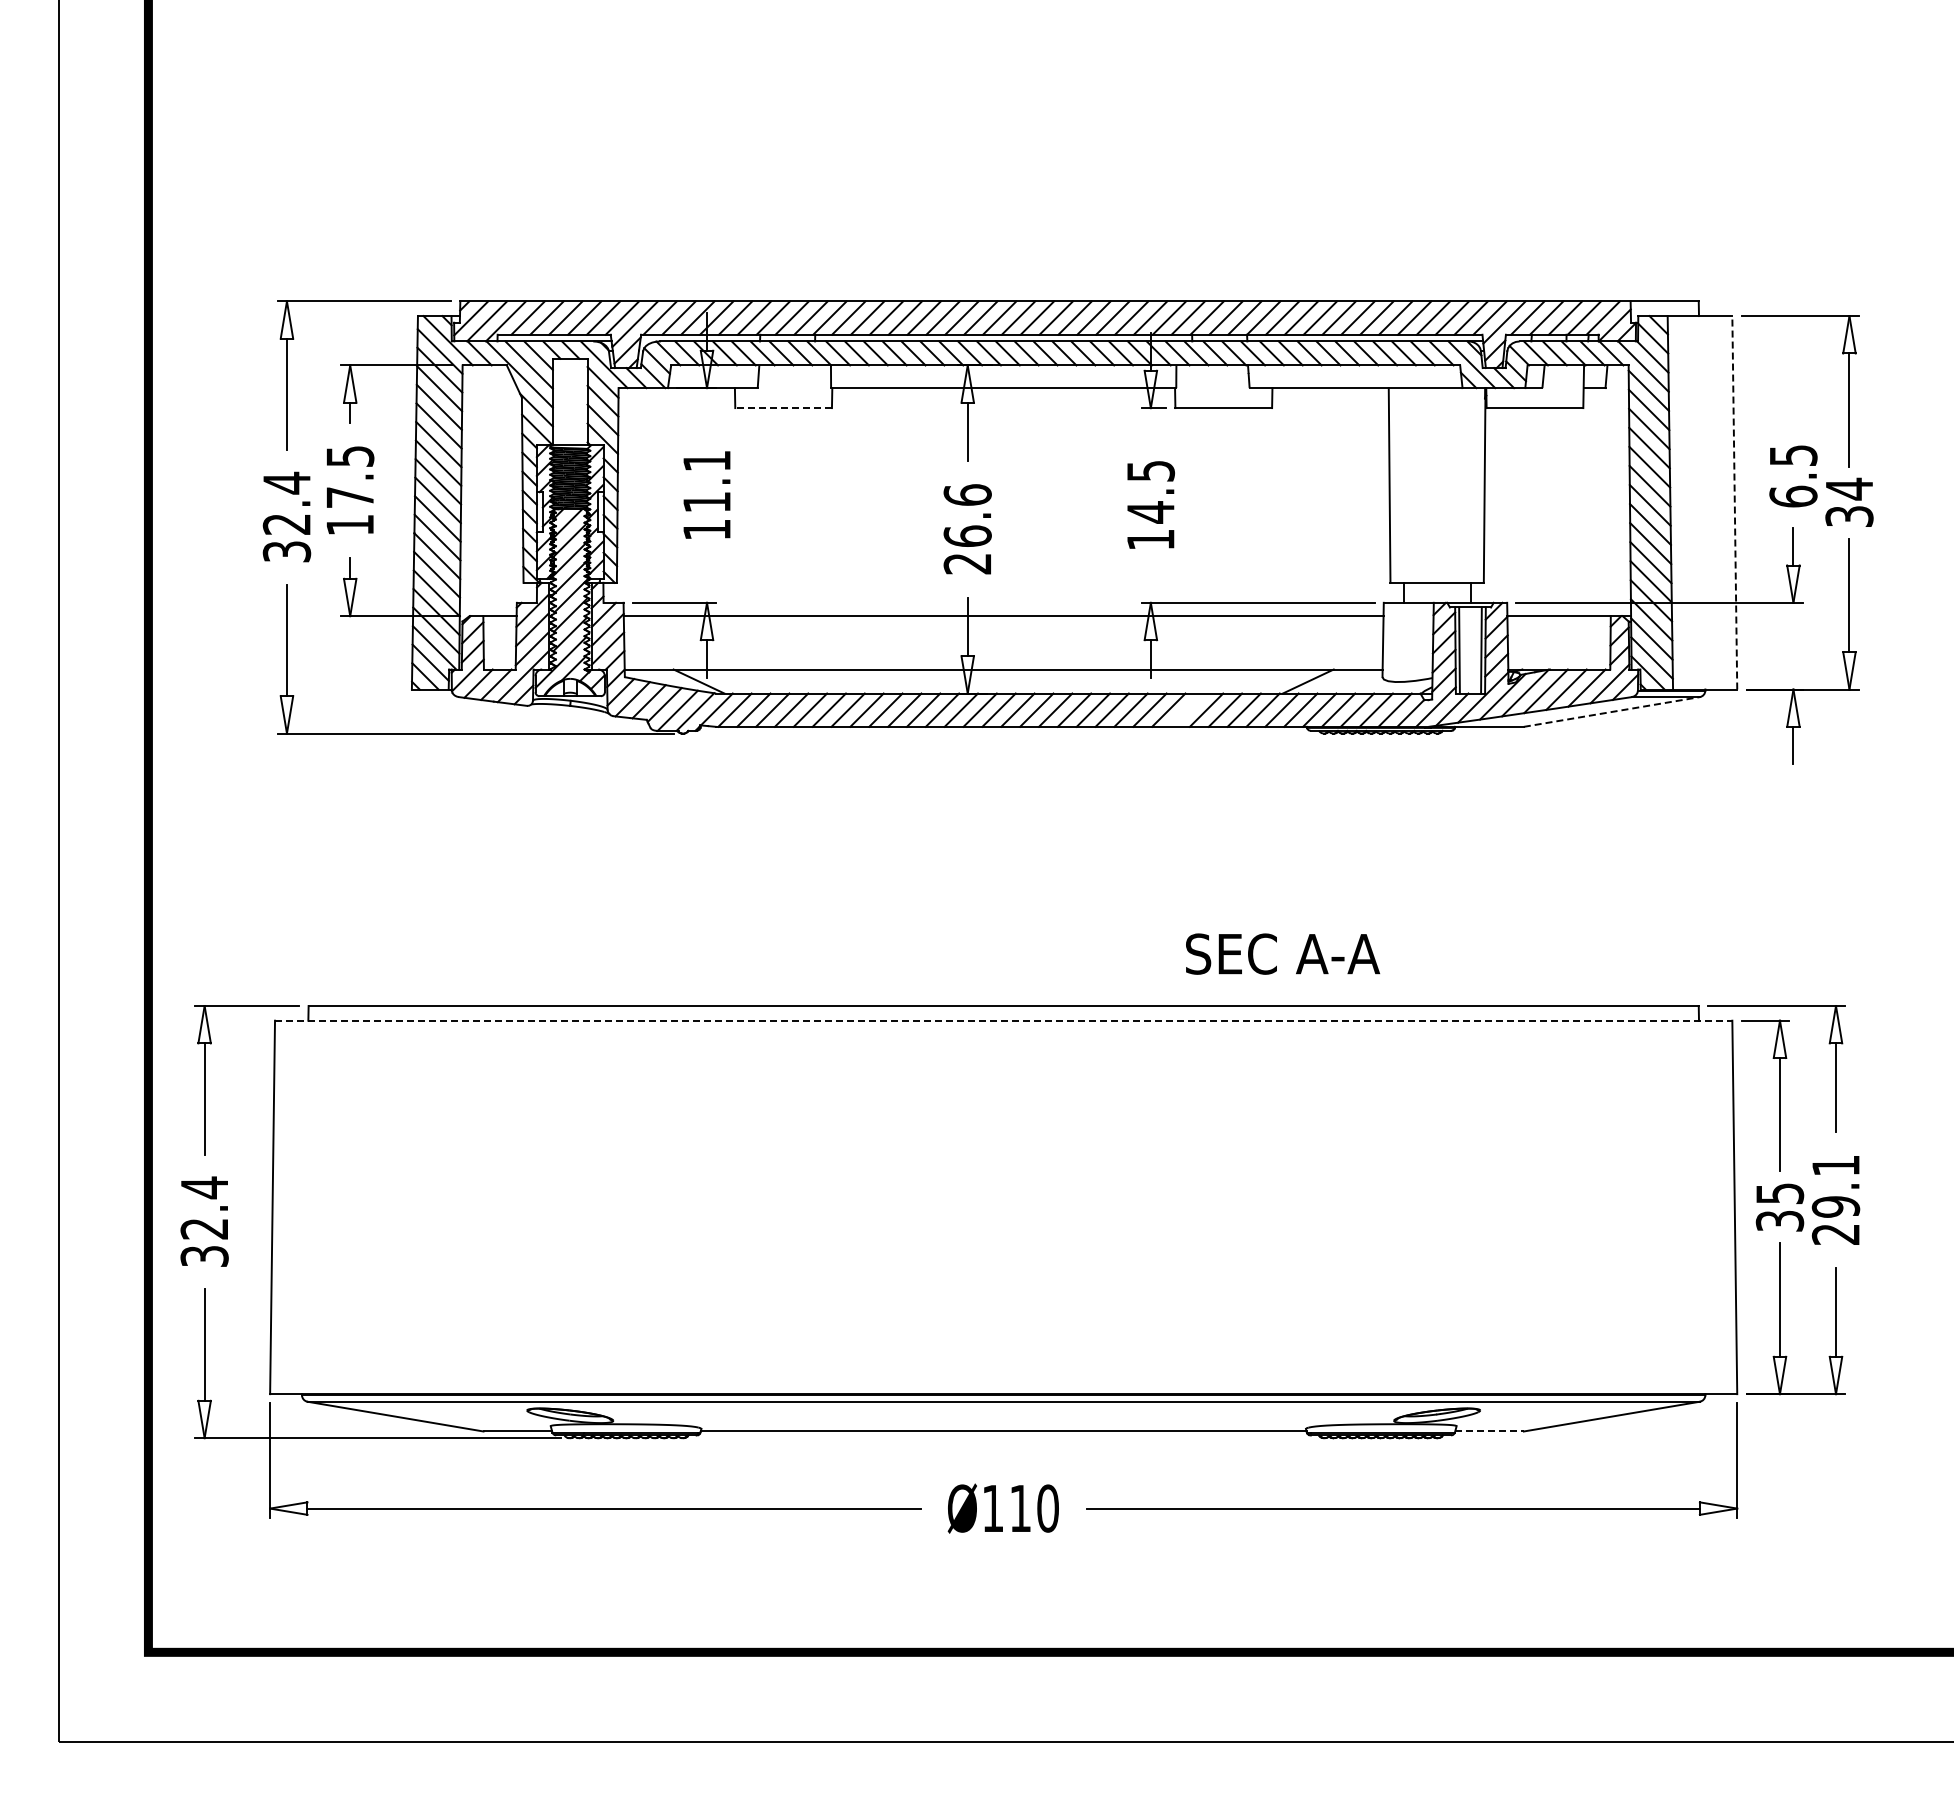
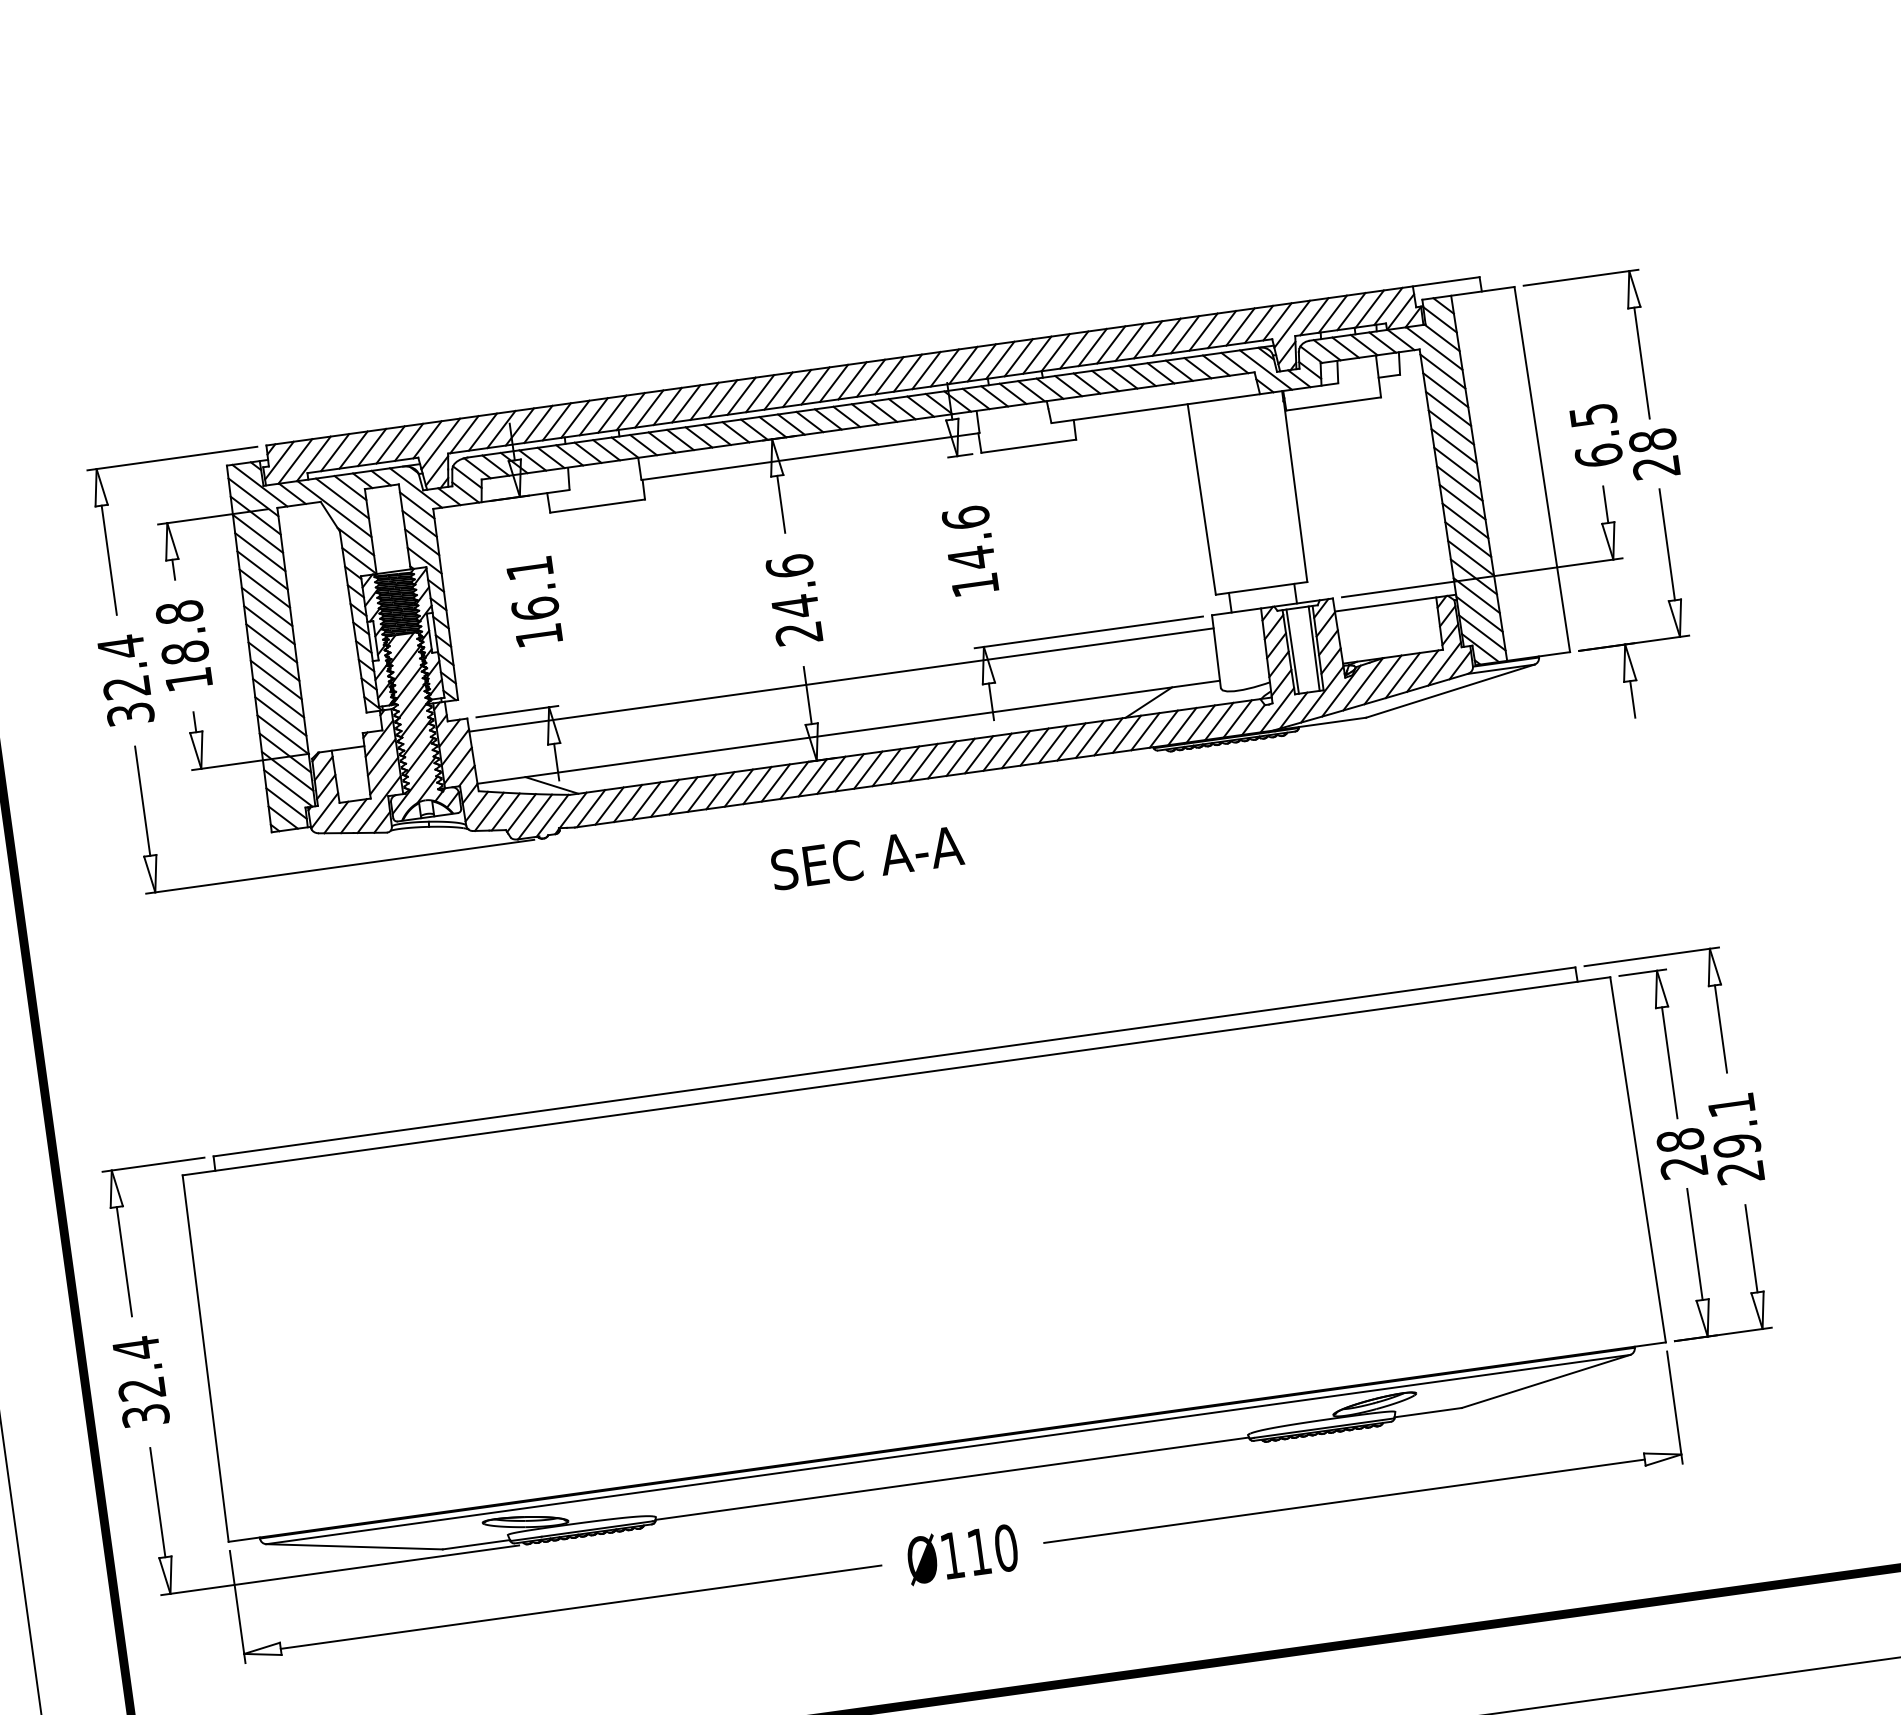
line: (783, 408) -> (597, 506), dashed -> solid
text: (1150, 470) -> (965, 517), 14.5 -> 14.6
text: (350, 476) -> (182, 631), 17.5 -> 18.8
text: (706, 501) -> (534, 608), 11.1 -> 16.1
line: (1734, 502) -> (1541, 469), dashed -> solid
text: (1849, 502) -> (1654, 453), 34 -> 28
text: (967, 536) -> (795, 606), 26.6 -> 24.6
line: (1187, 709) -> (1034, 746), added
line: (1612, 711) -> (1450, 690), dashed -> solid
text: (1283, 953) -> (867, 857), moved
line: (1003, 1020) -> (896, 1076), dashed -> solid
text: (1779, 1207) -> (1681, 1153), 35 -> 28
line: (1489, 1431) -> (1428, 1412), dashed -> solid

